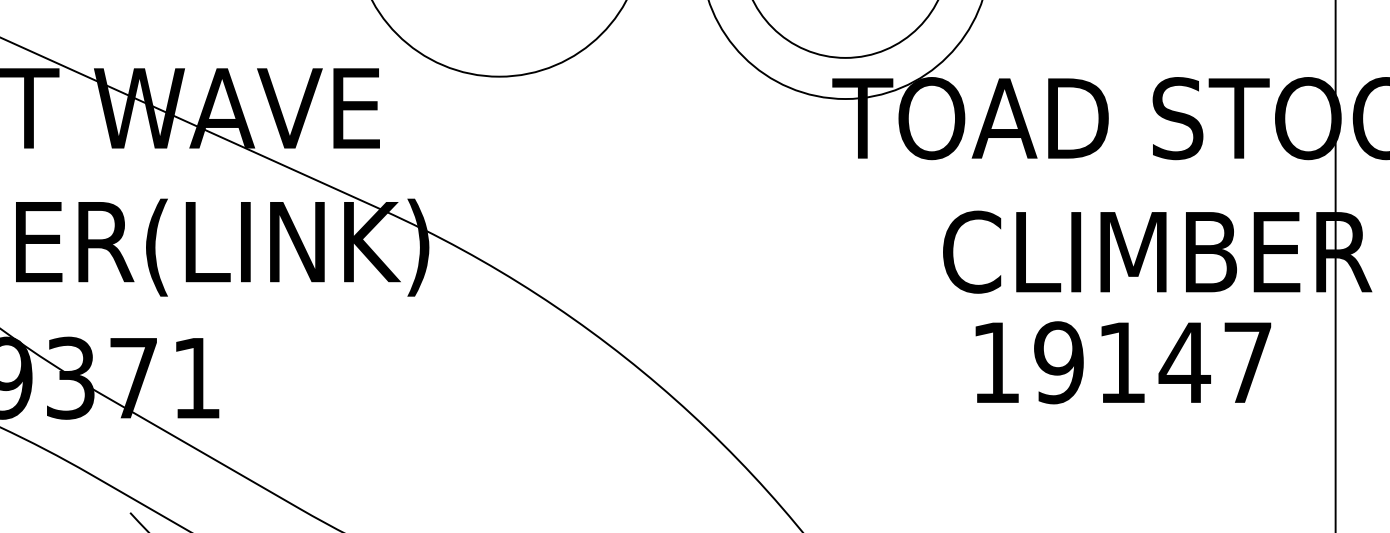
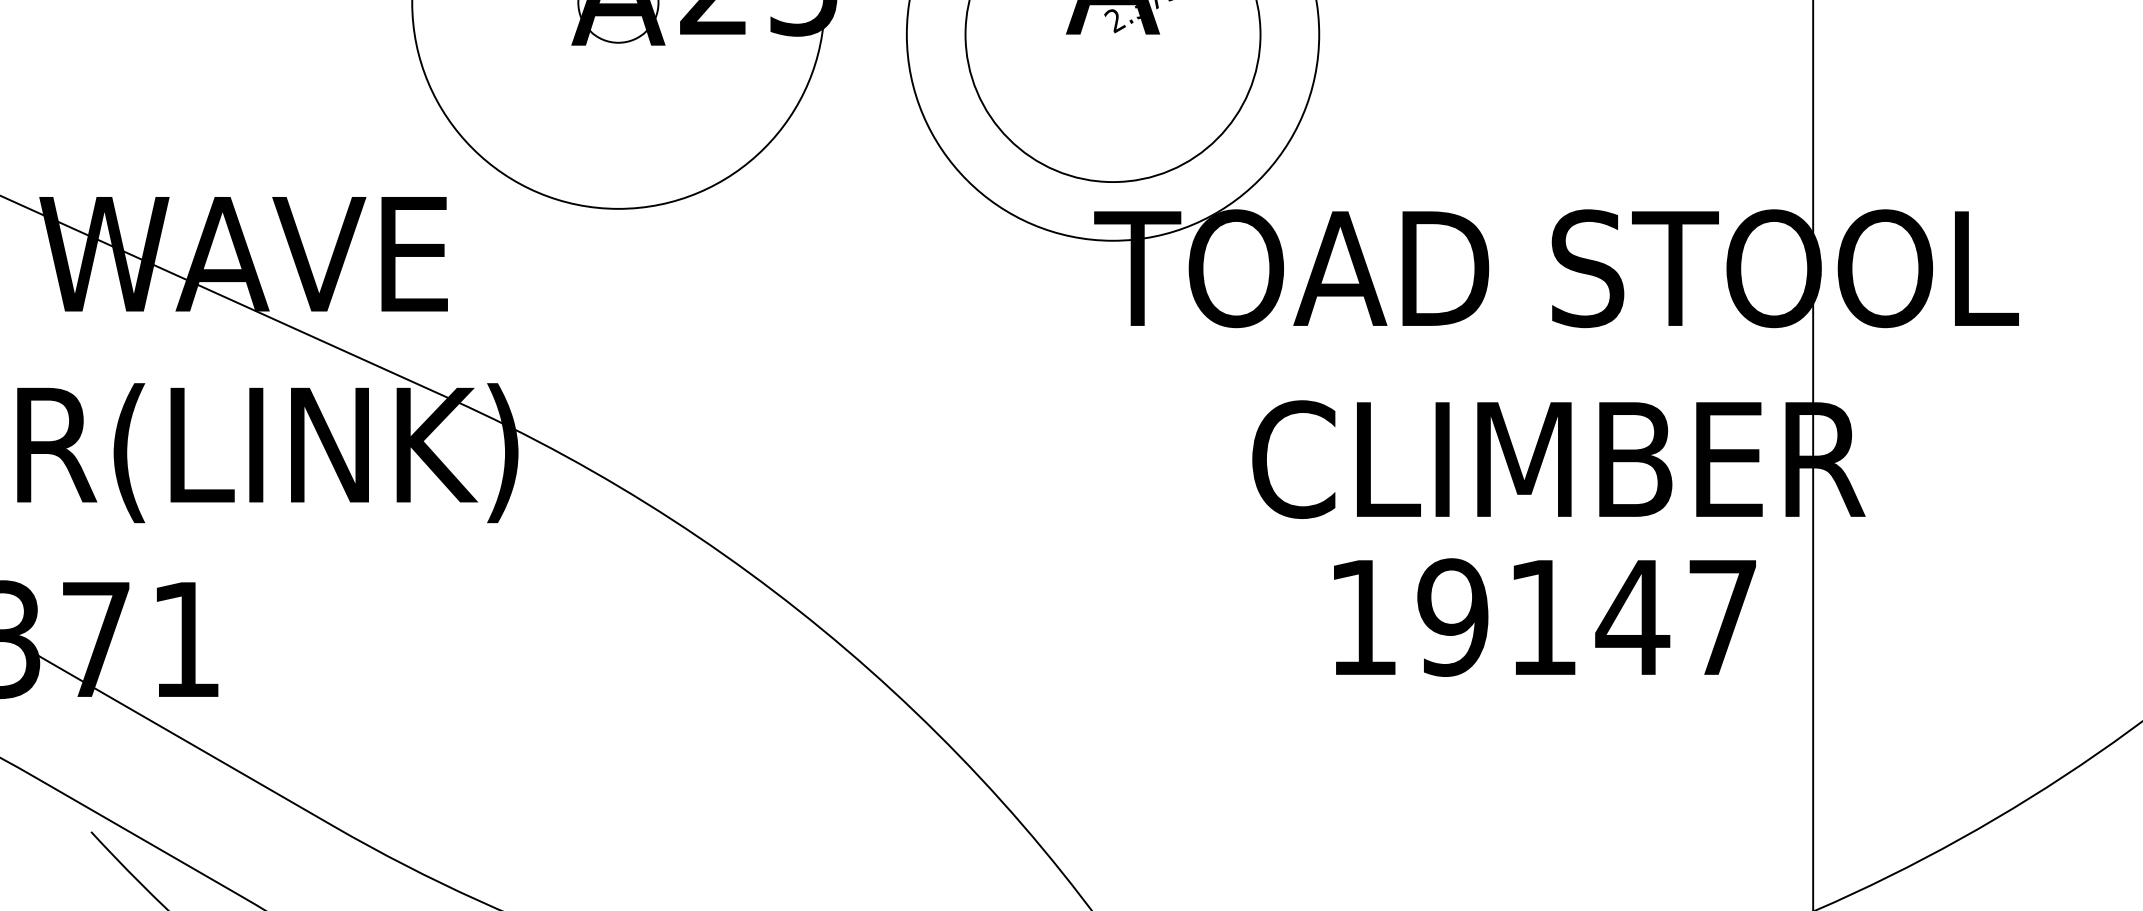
text: (1123, 362) -> (1544, 617), moved

